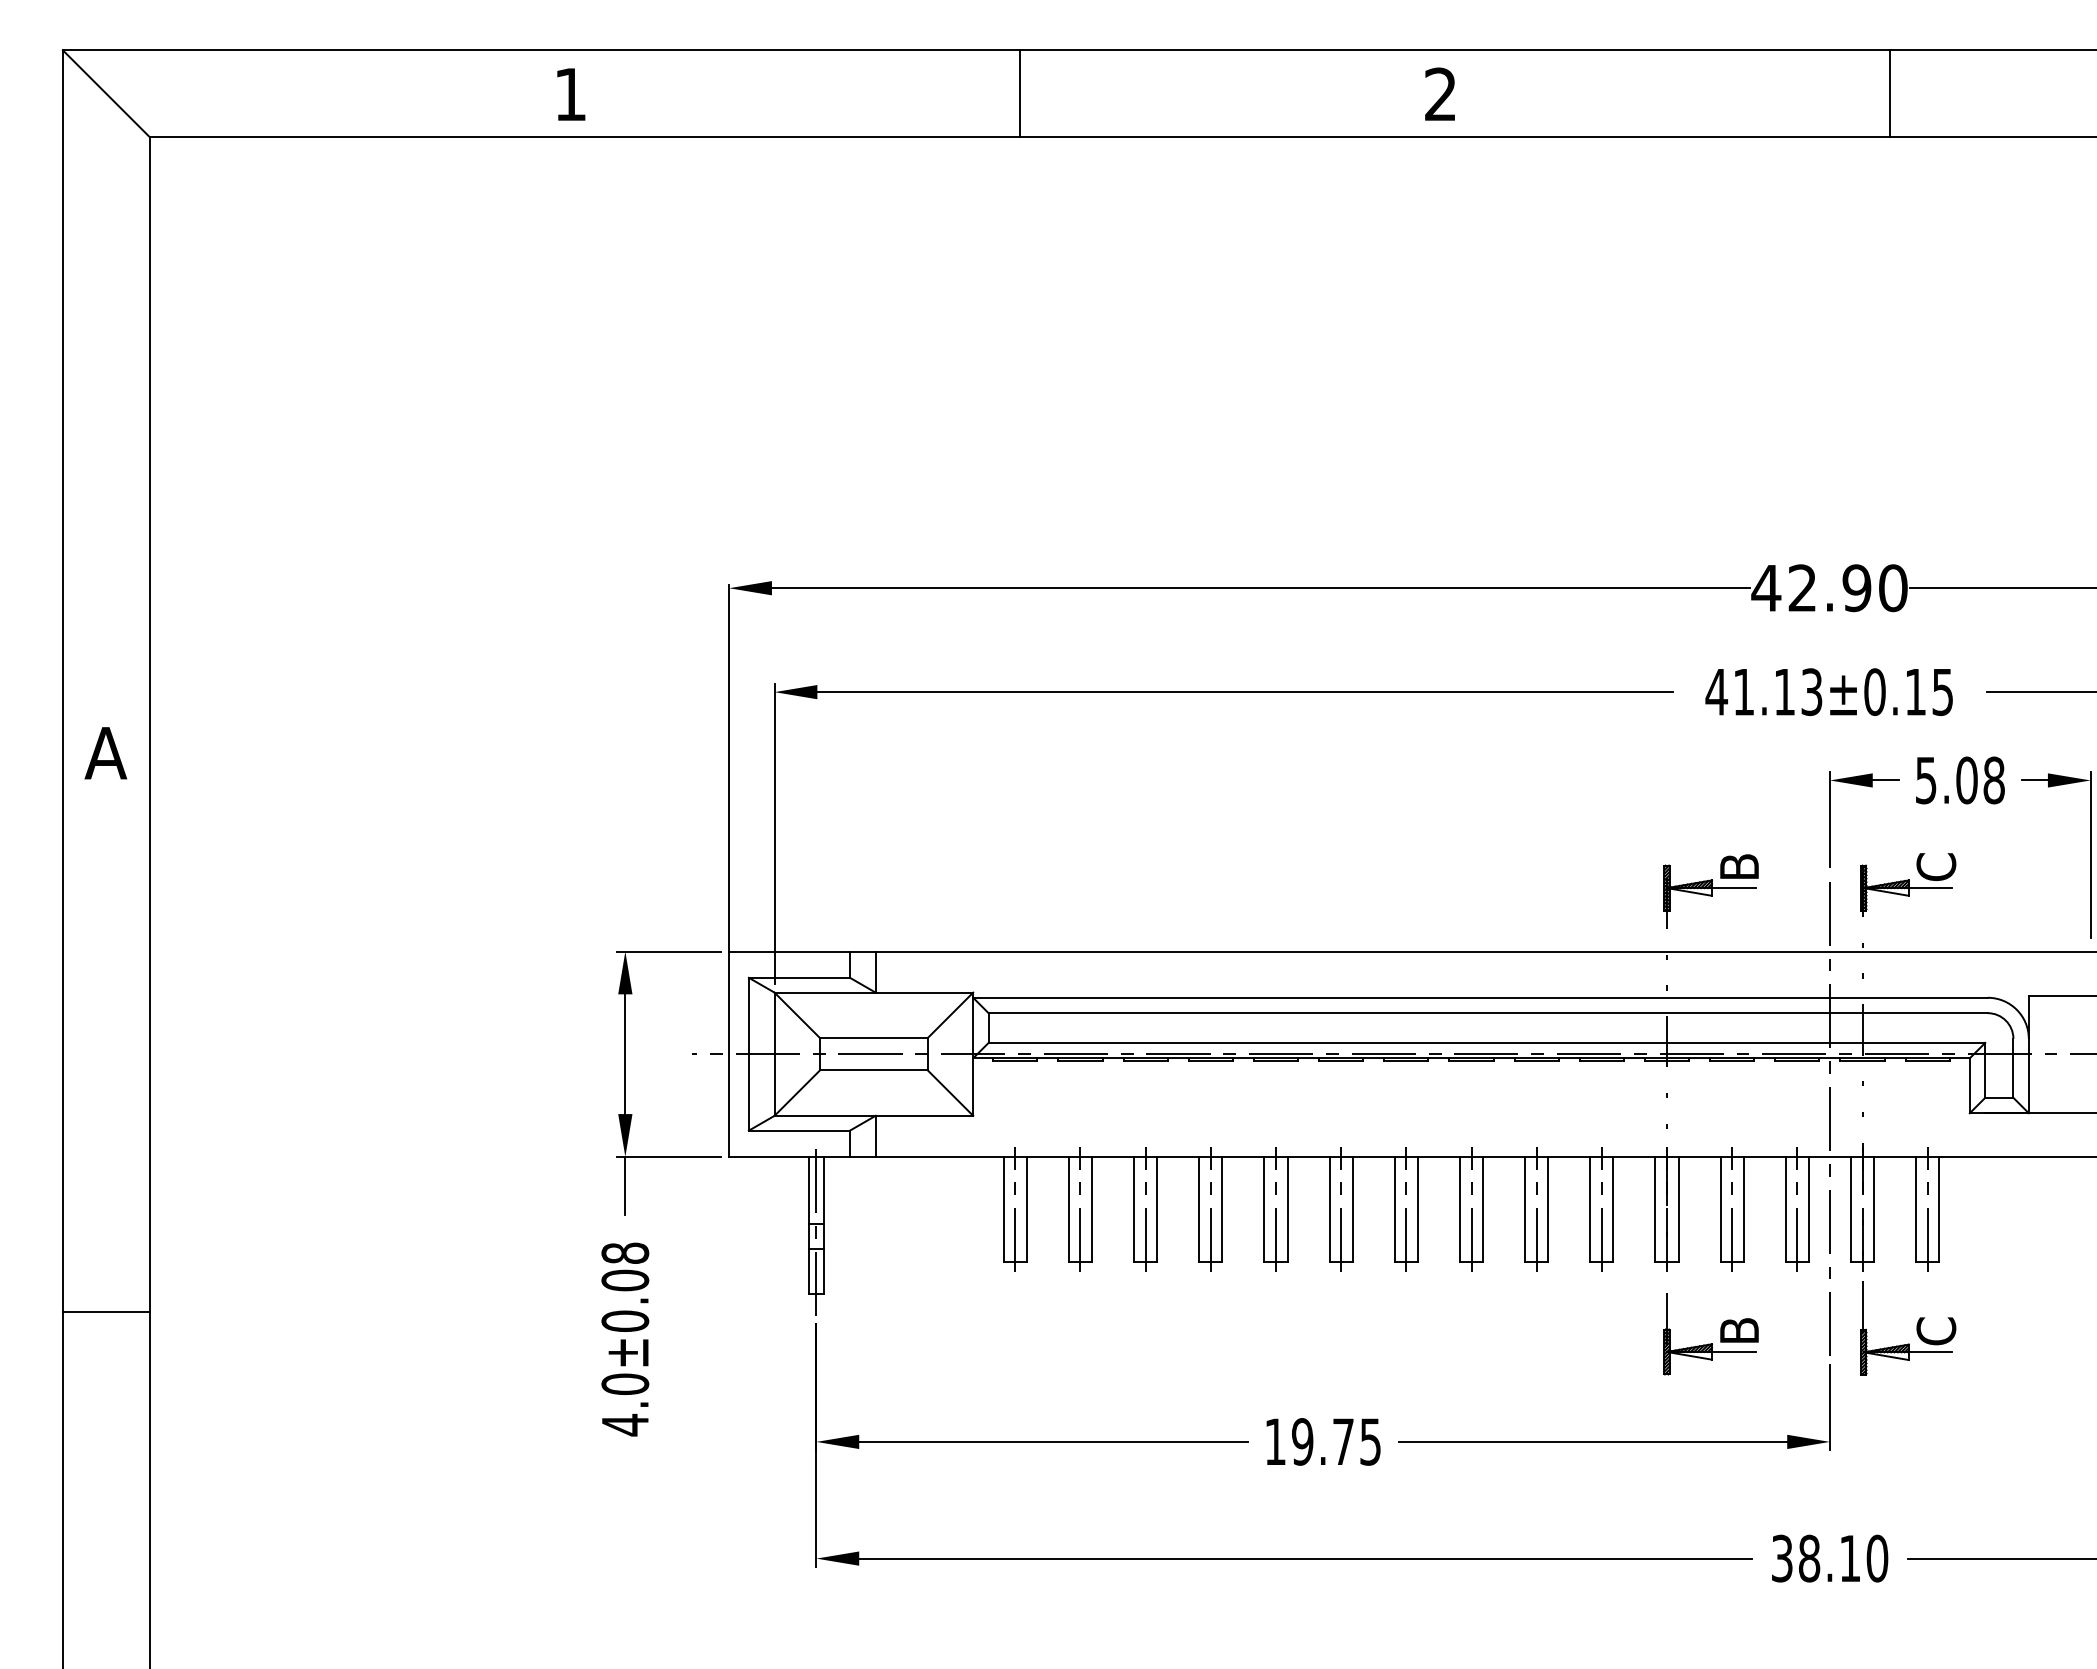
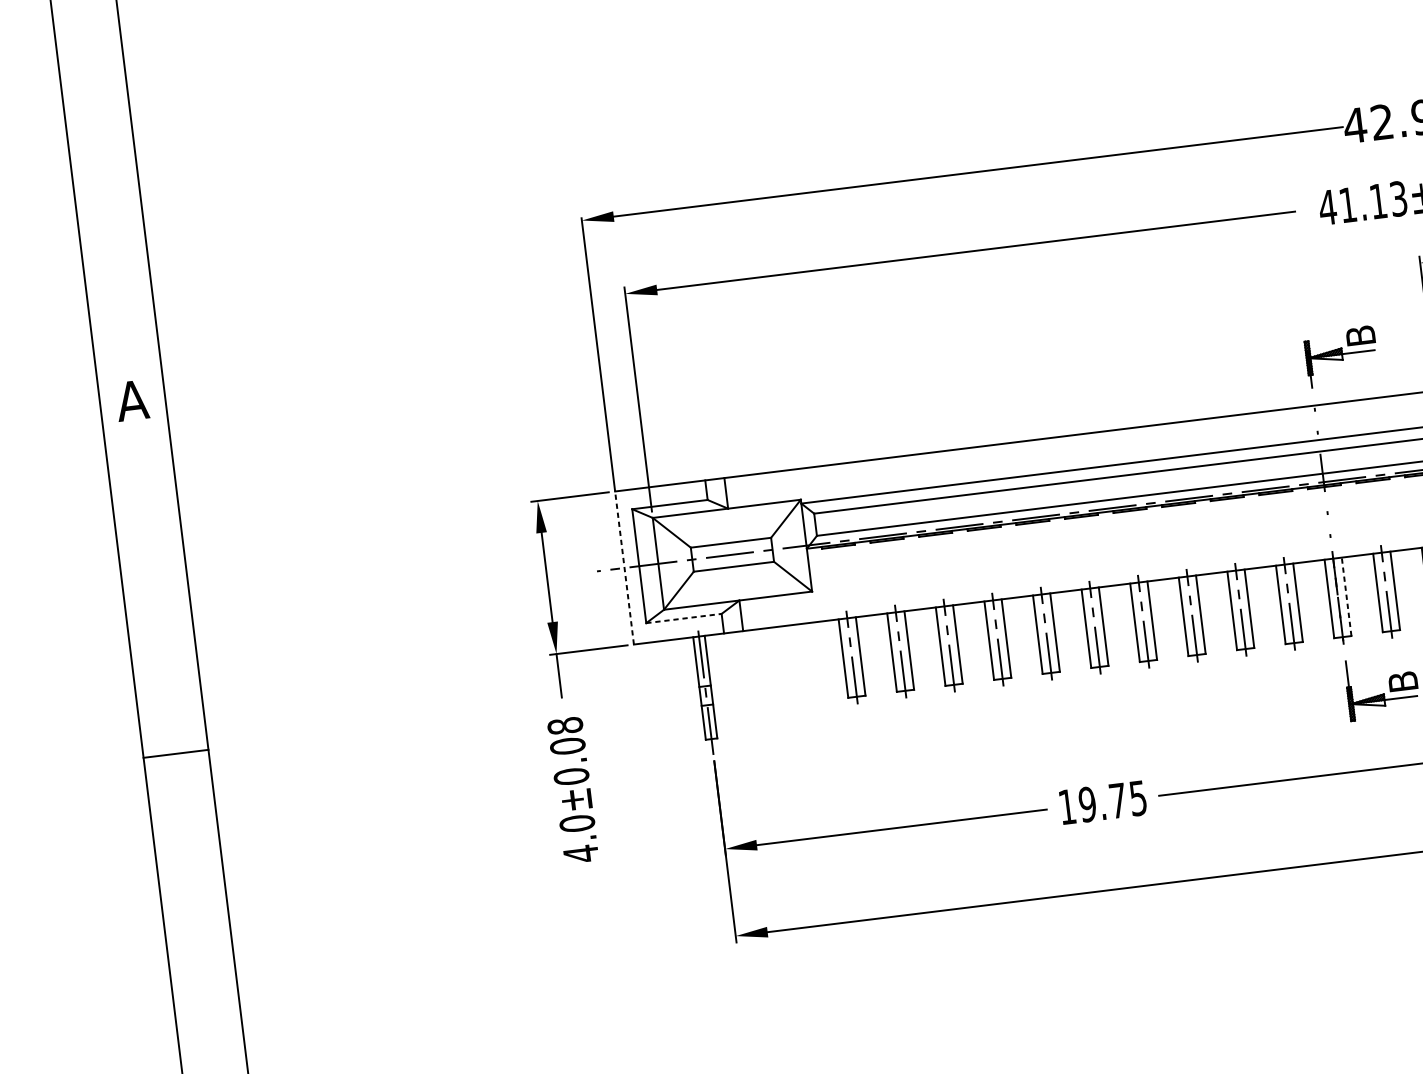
line: (729, 1054) -> (624, 568), solid -> dashed
line: (799, 1130) -> (683, 618), solid -> dashed
line: (1678, 1209) -> (1346, 596), solid -> dashed
line: (105, 1312) -> (175, 754), moved

